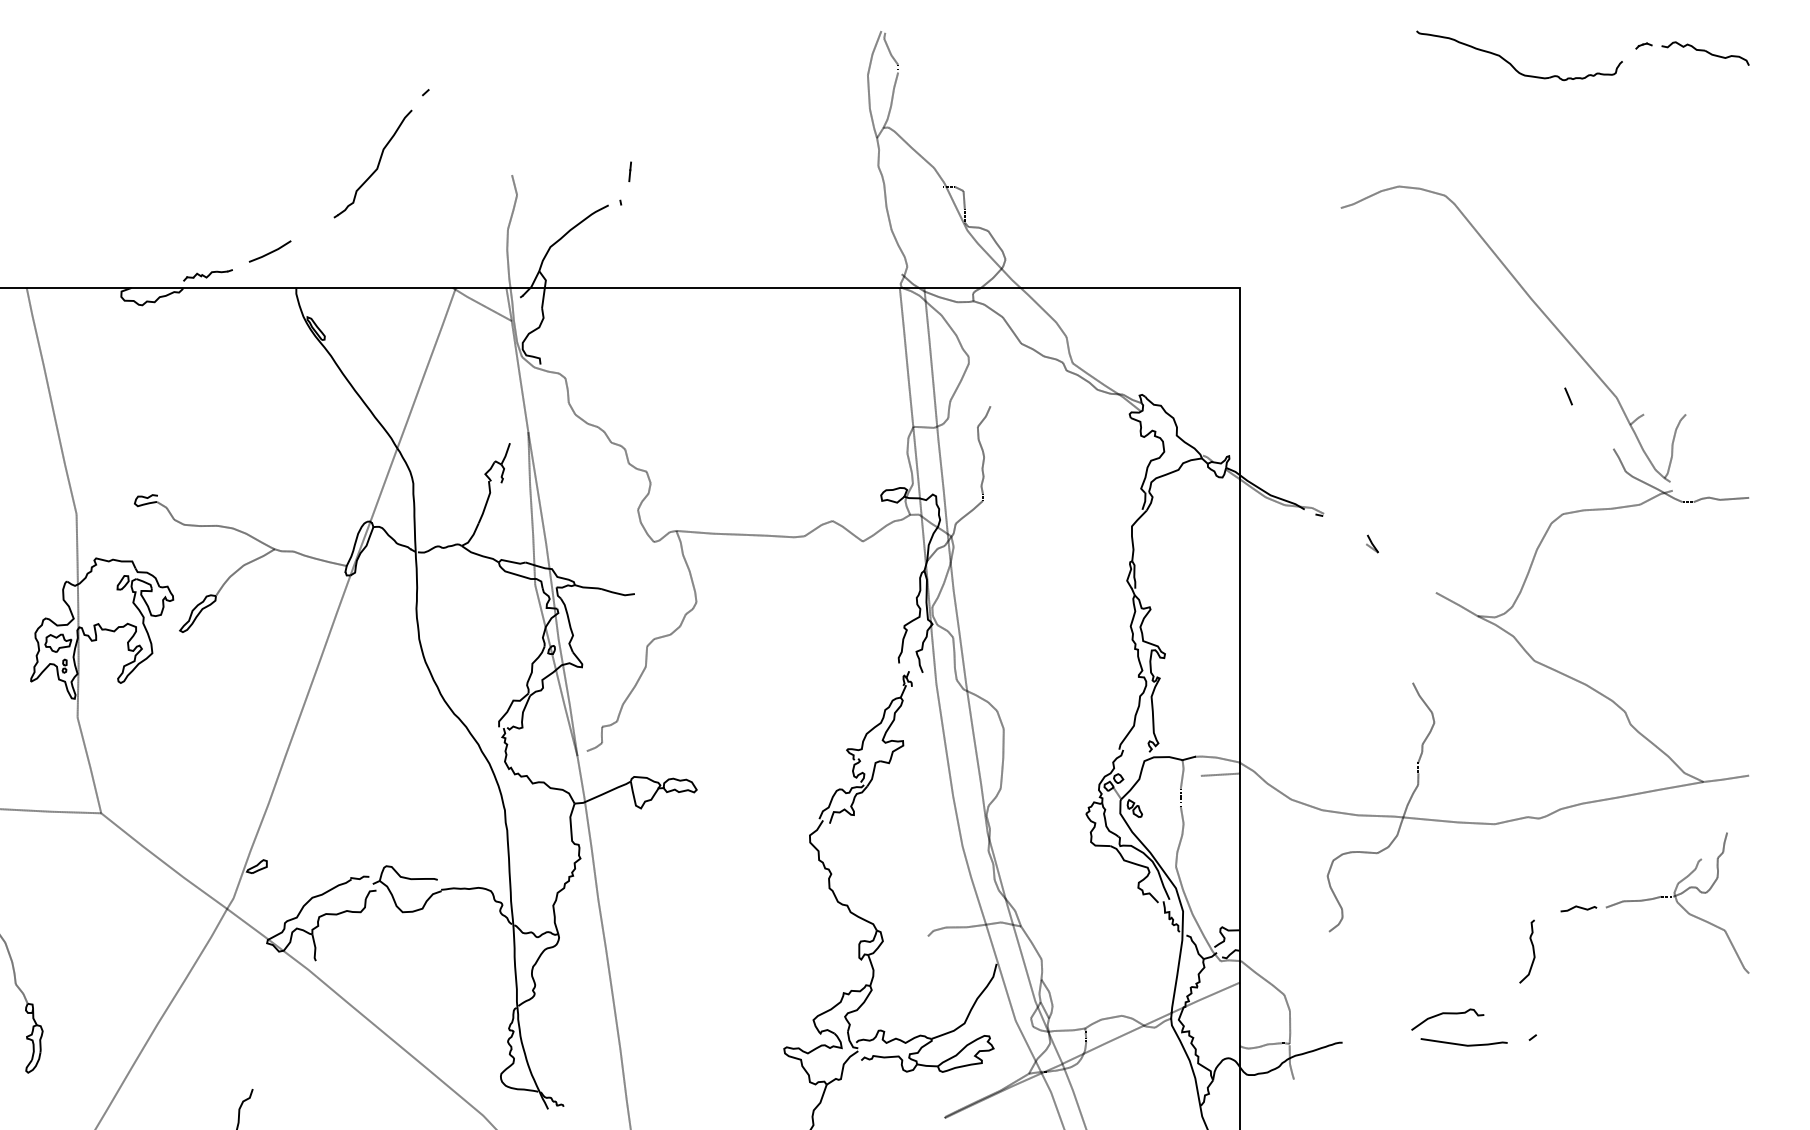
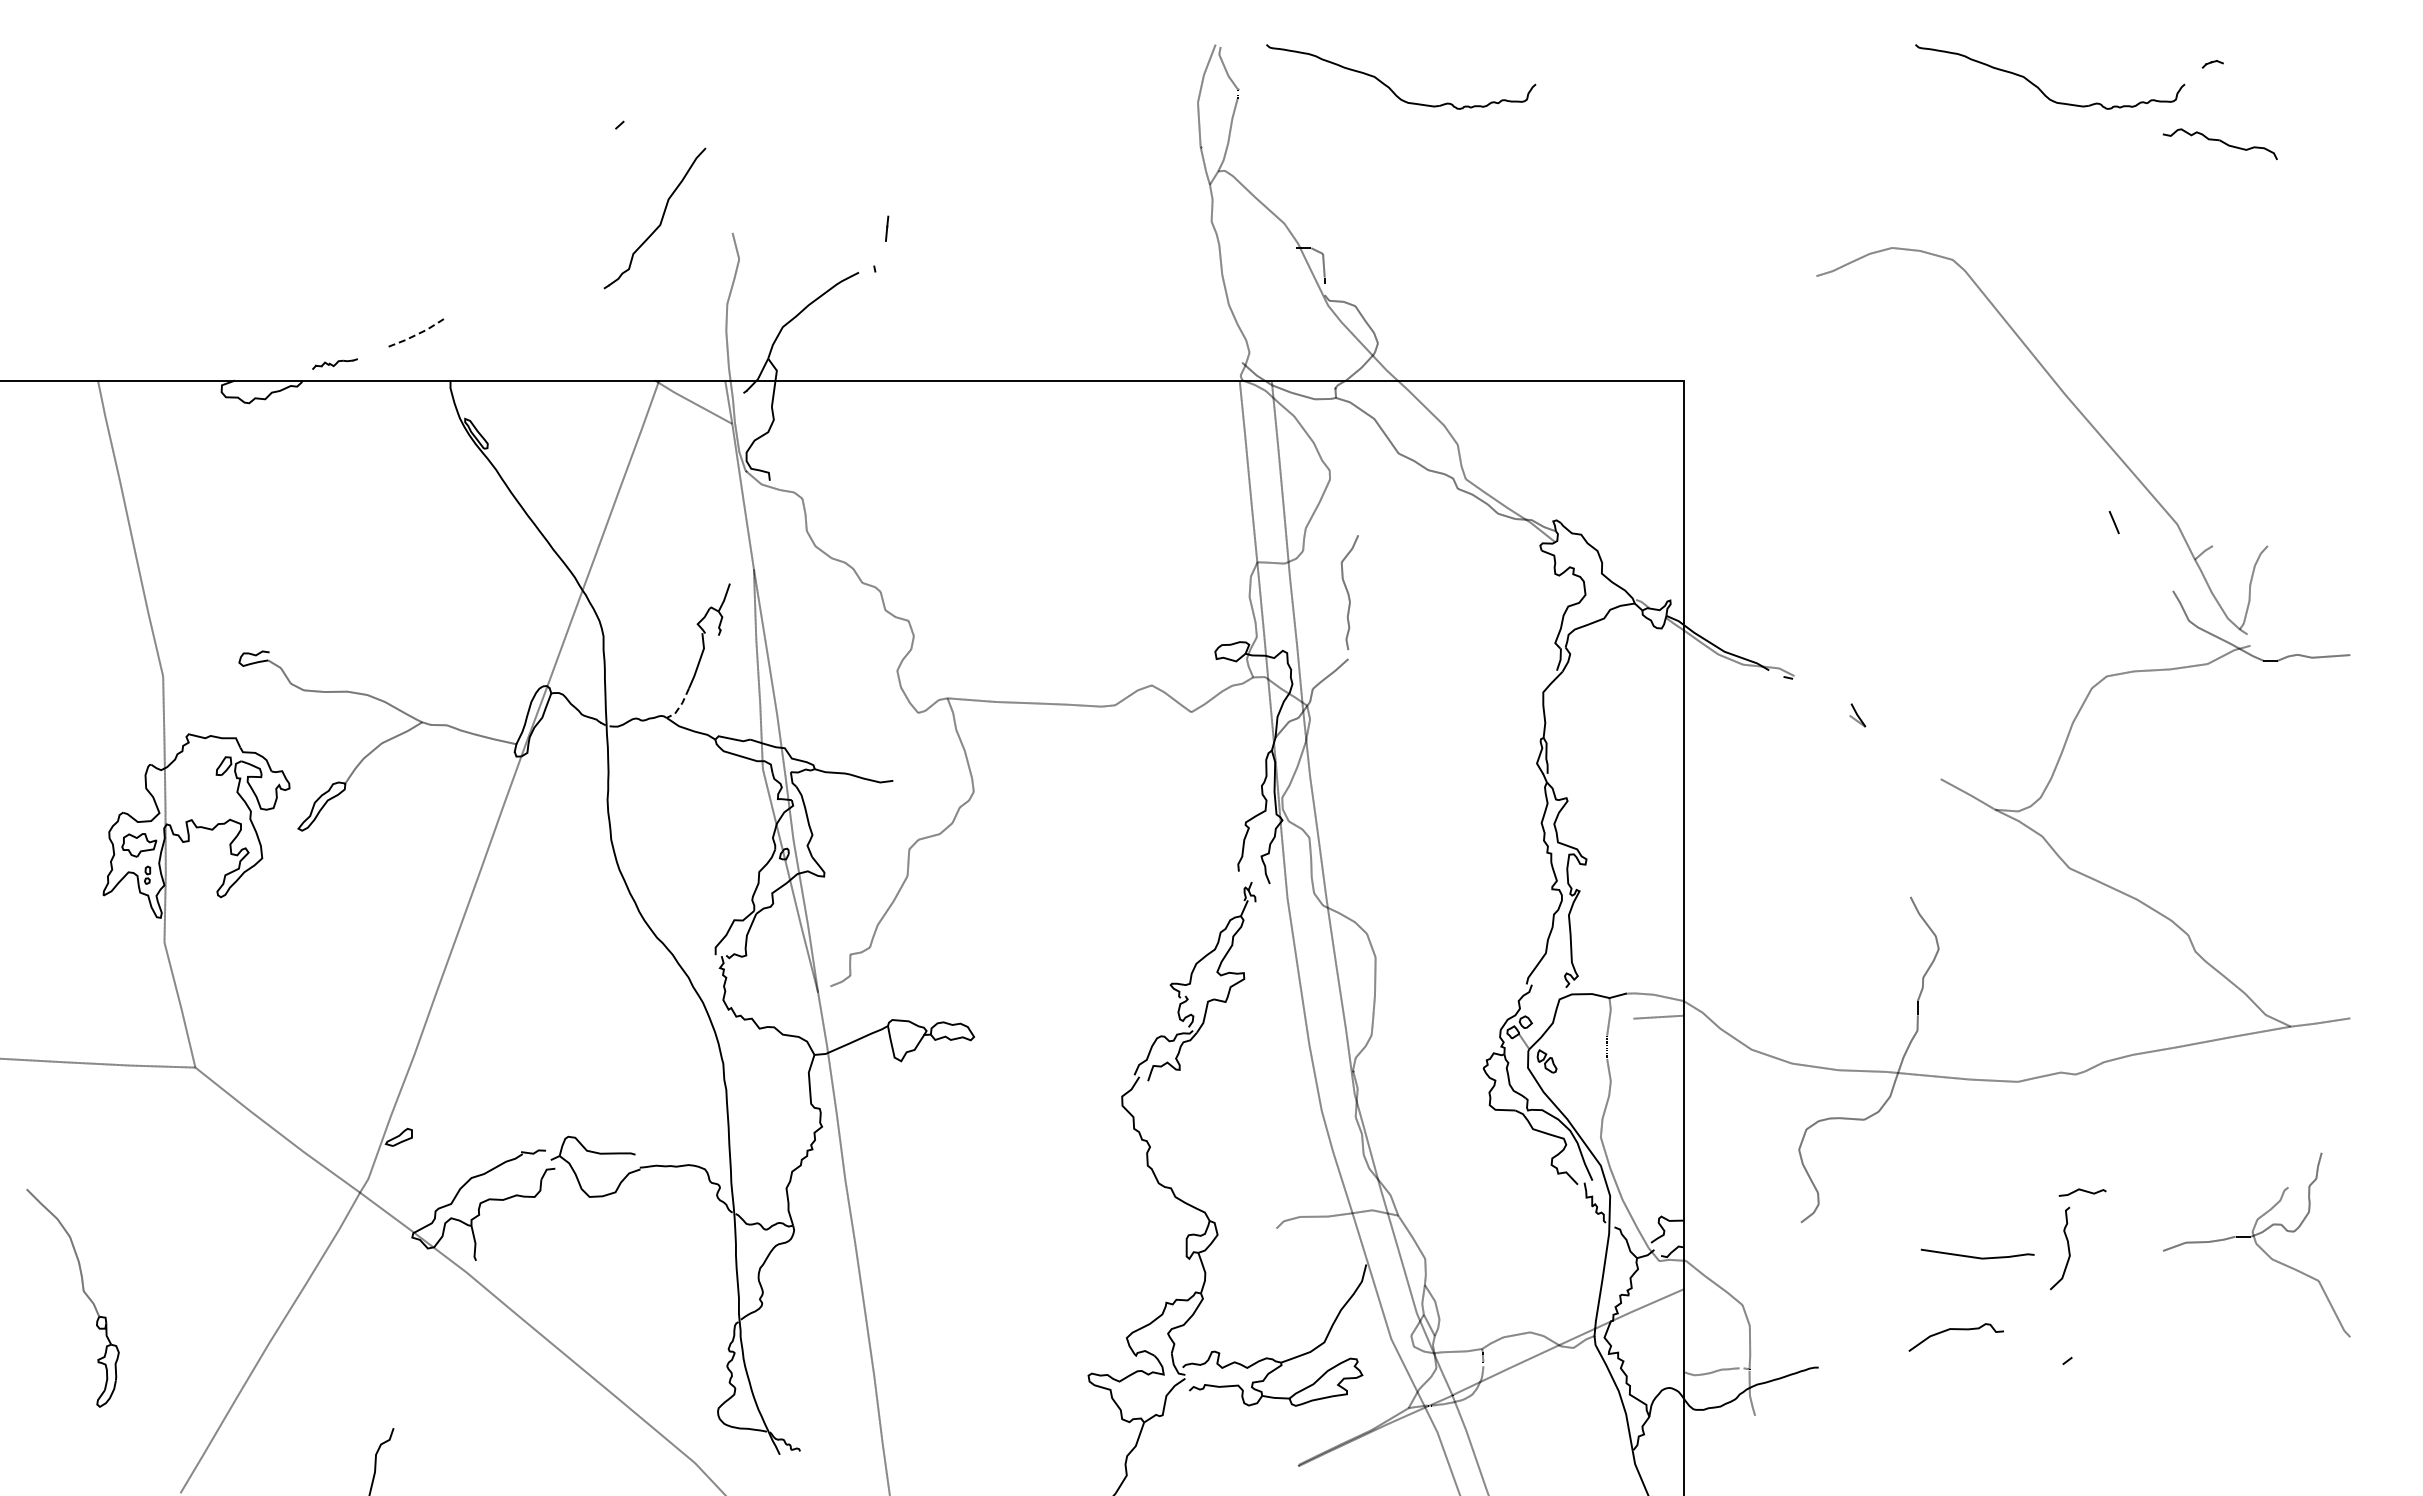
part: (1704, 53) -> (2219, 144), moved
part: (1015, 63) -> (1390, 87), added
part: (377, 165) -> (660, 220), moved
line: (271, 252) -> (417, 334), solid -> dashed
part: (207, 274) -> (334, 363), size x0.7
line: (472, 536) -> (680, 705), solid -> dashed
part: (1677, 902) -> (2256, 1244), moved
curve: (1578, 908) -> (2082, 1191), moved
curve: (1463, 1044) -> (1976, 1256), moved

